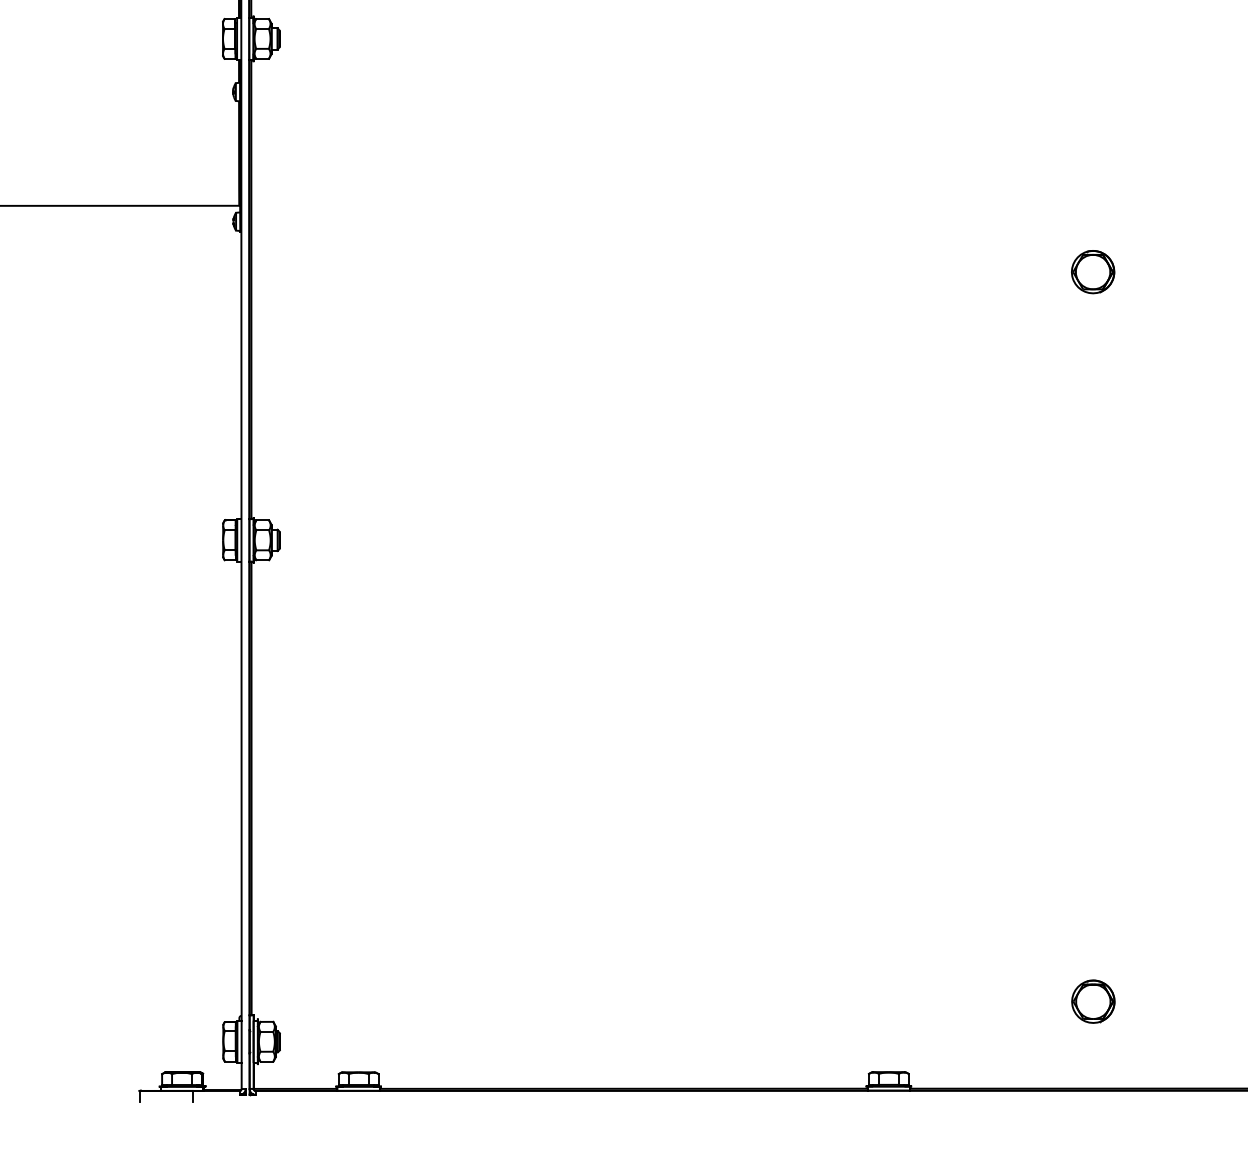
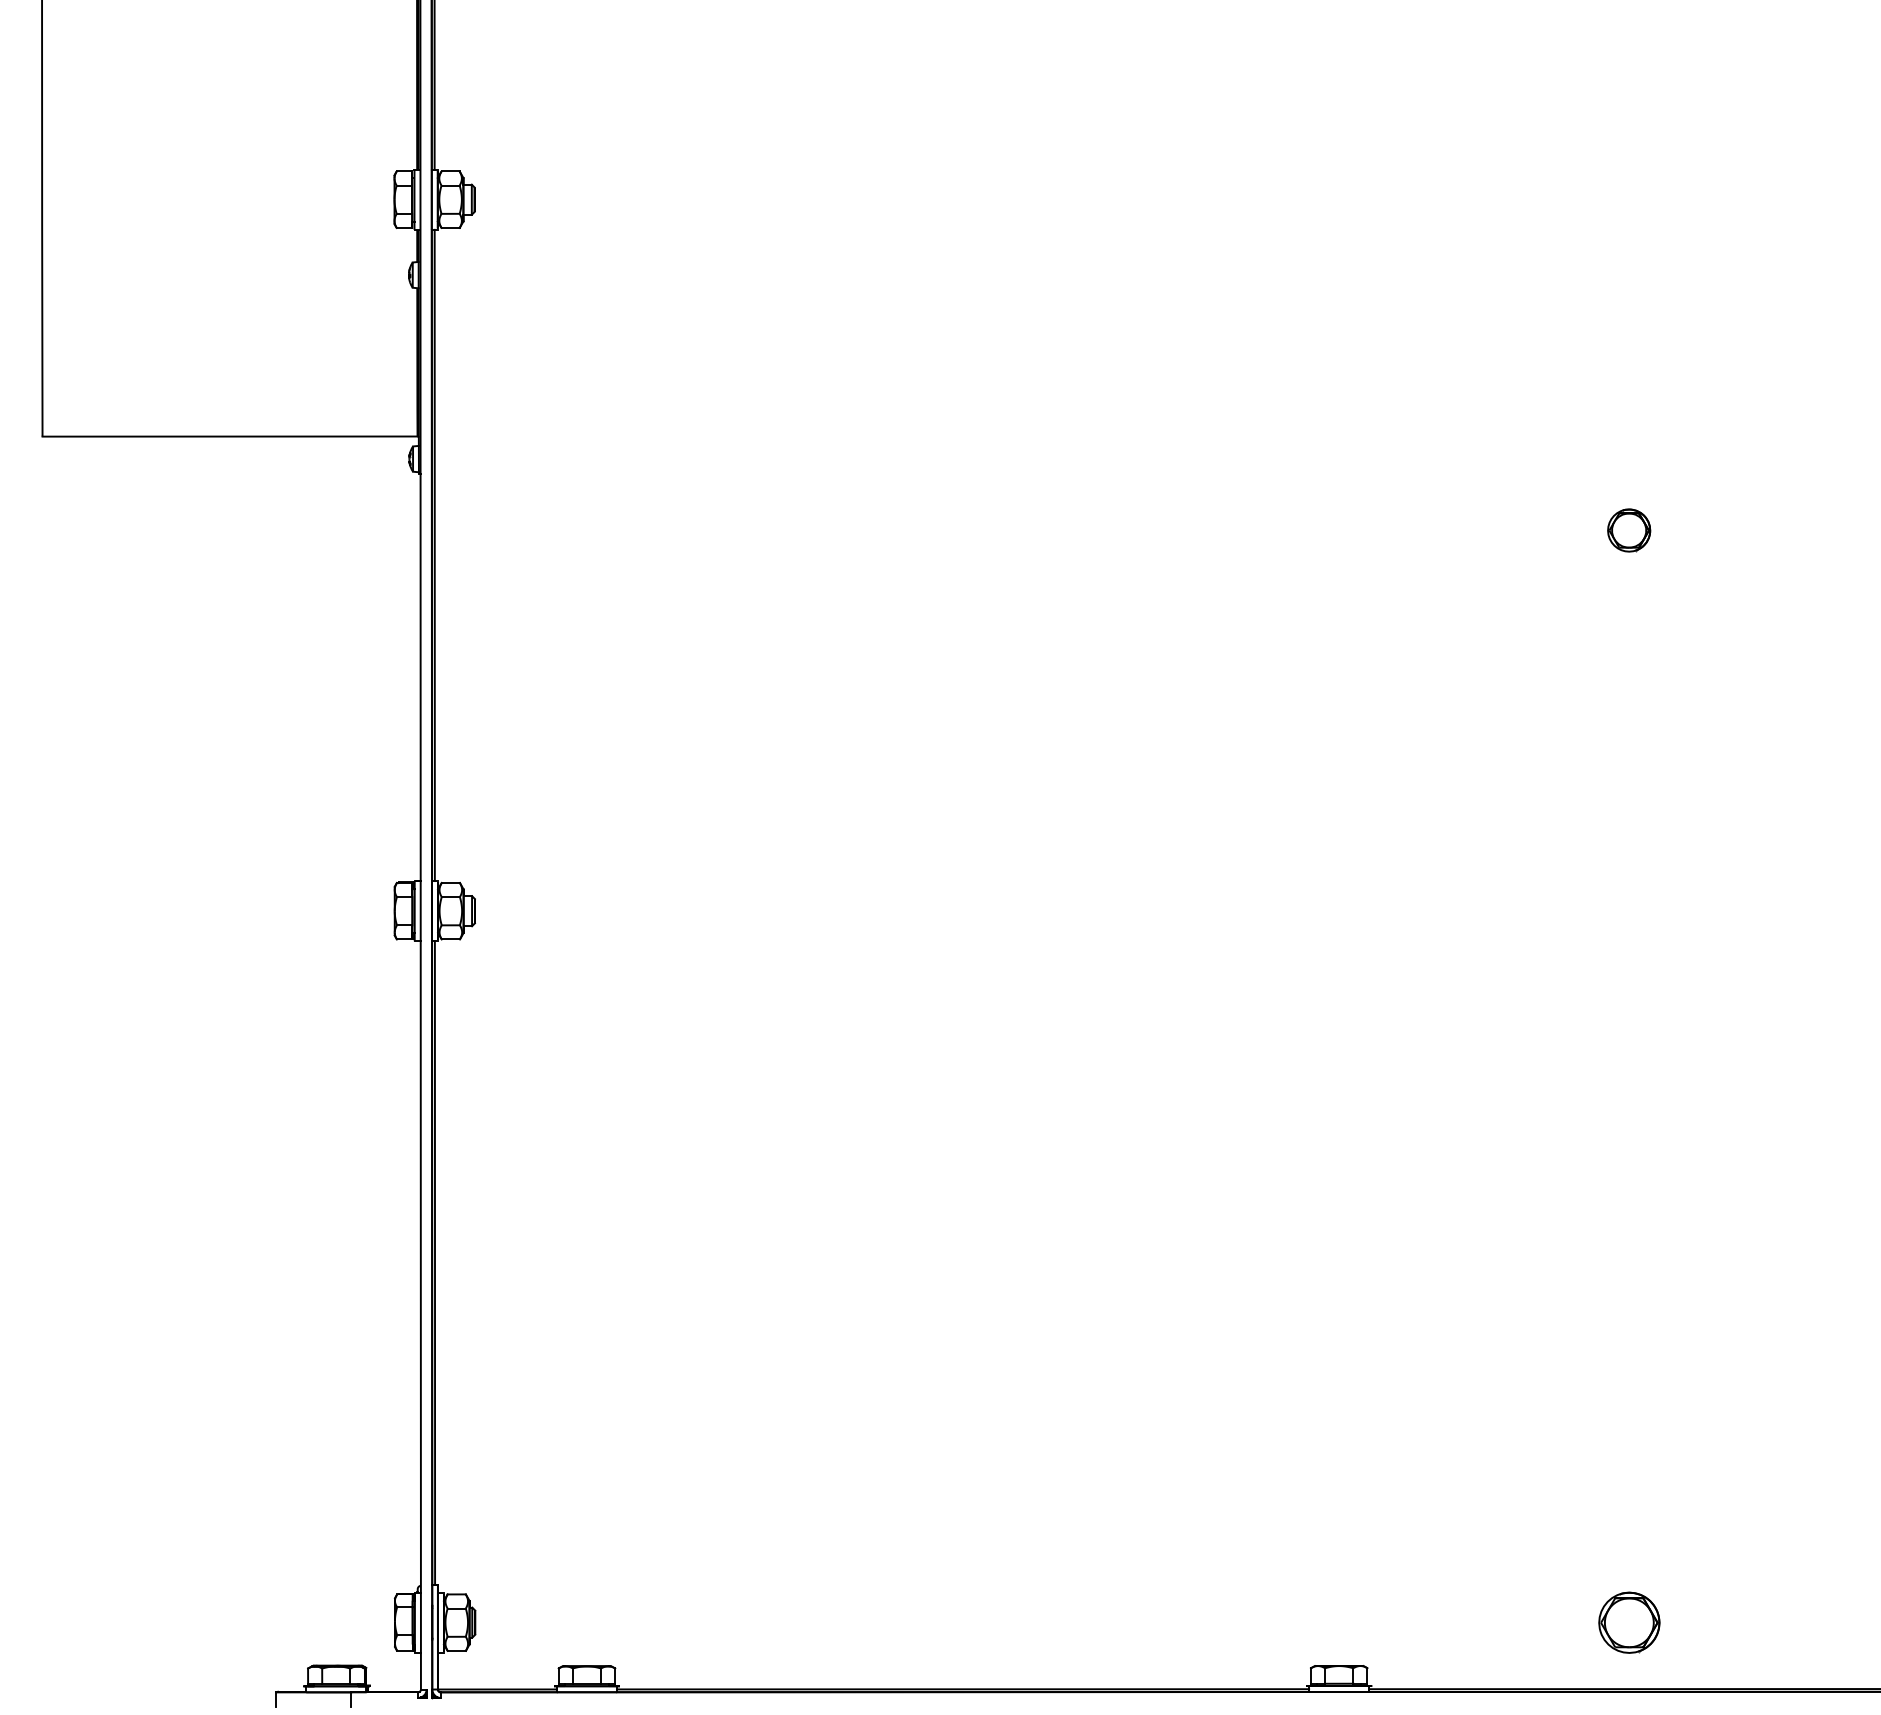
part: (1093, 272) -> (1629, 530), size x0.7
part: (1093, 1001) -> (1629, 1622), moved

